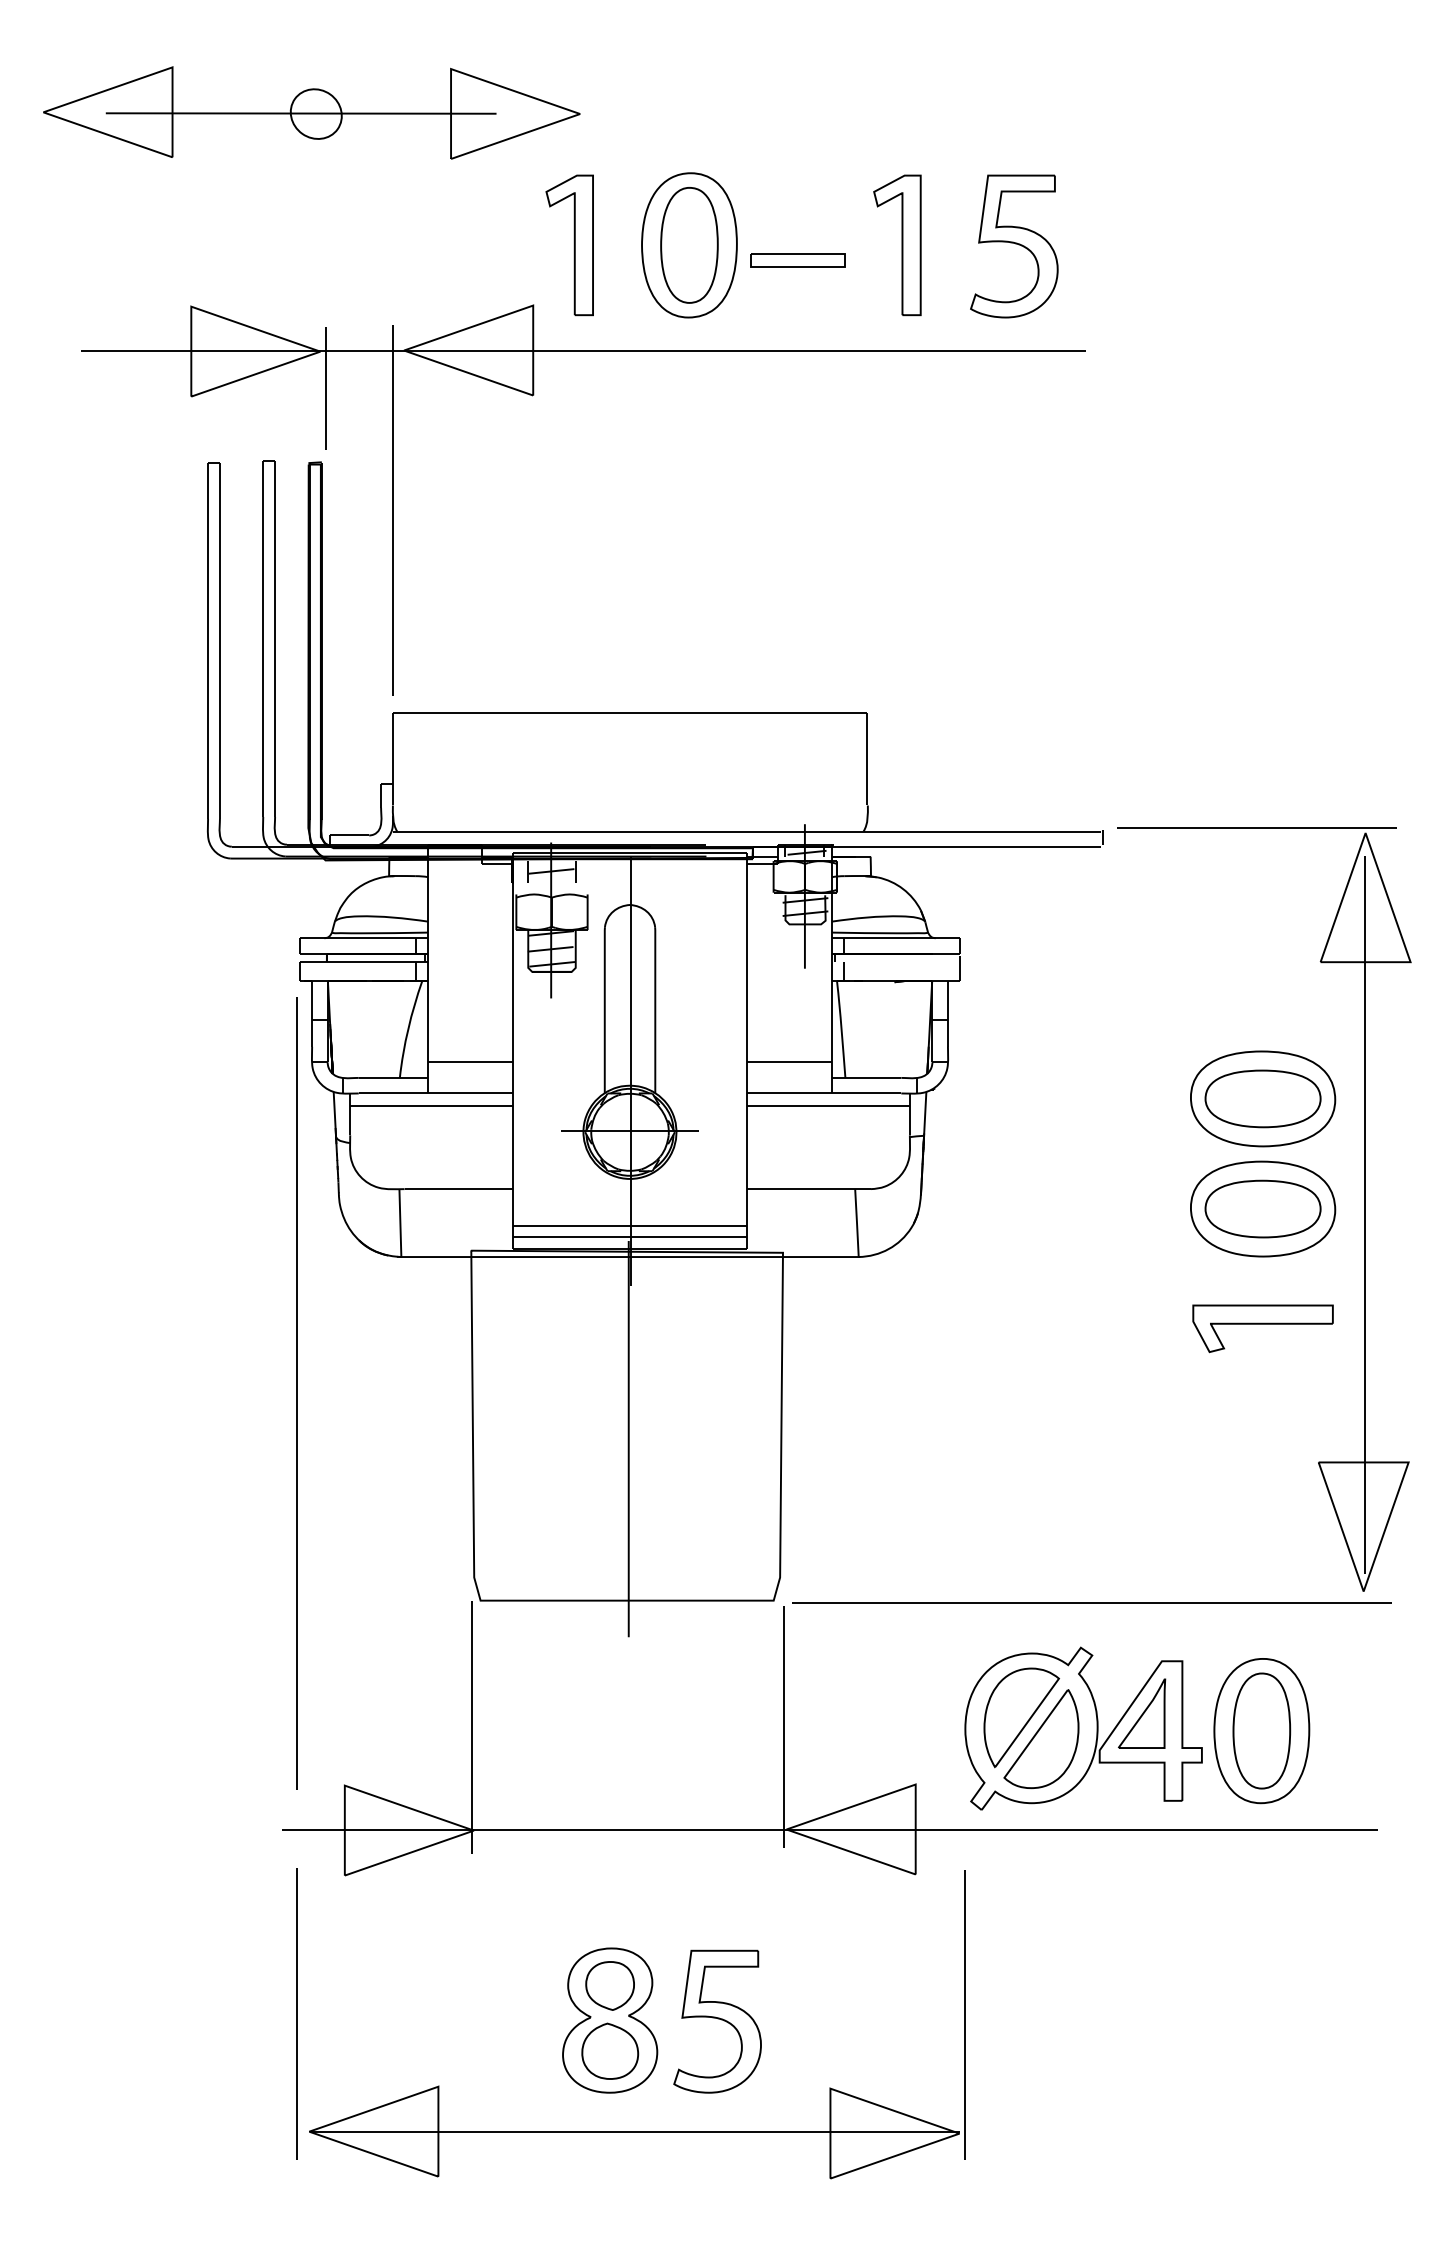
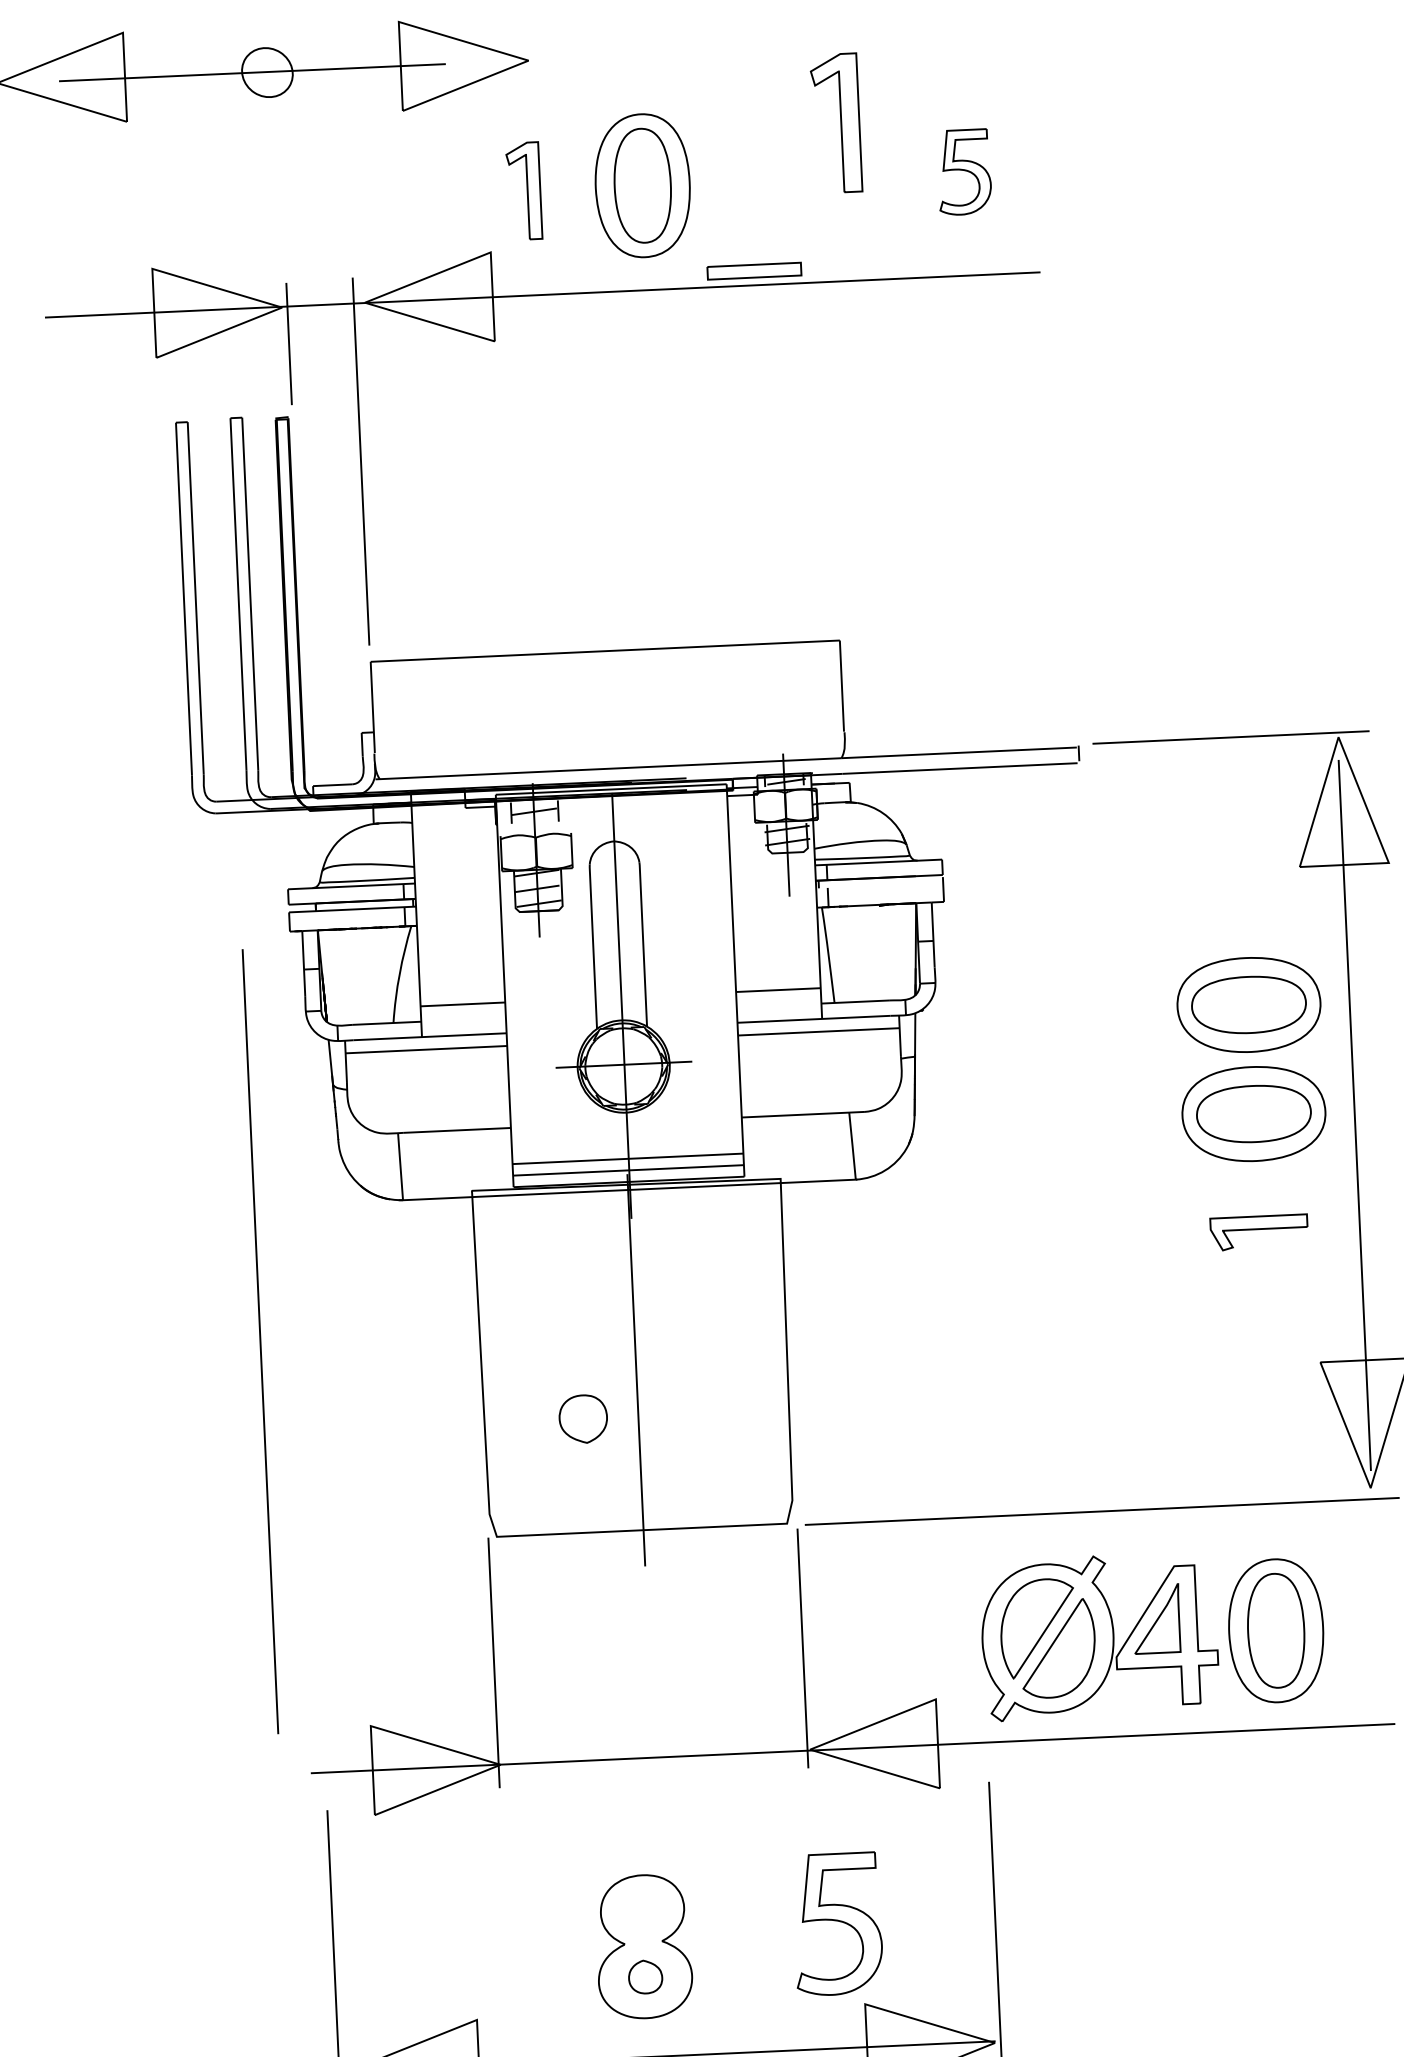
part: (569, 245) -> (524, 191), size x0.7
part: (897, 245) -> (836, 123), moved
part: (1014, 246) -> (964, 172), size x0.6
part: (797, 260) -> (753, 271), moved
part: (1262, 1328) -> (1258, 1232), size x0.7
line: (296, 1393) -> (259, 1342), moved
part: (609, 1985) -> (582, 1418), moved
part: (717, 2021) -> (837, 1923), moved
part: (610, 2050) -> (645, 1976), size x0.6

